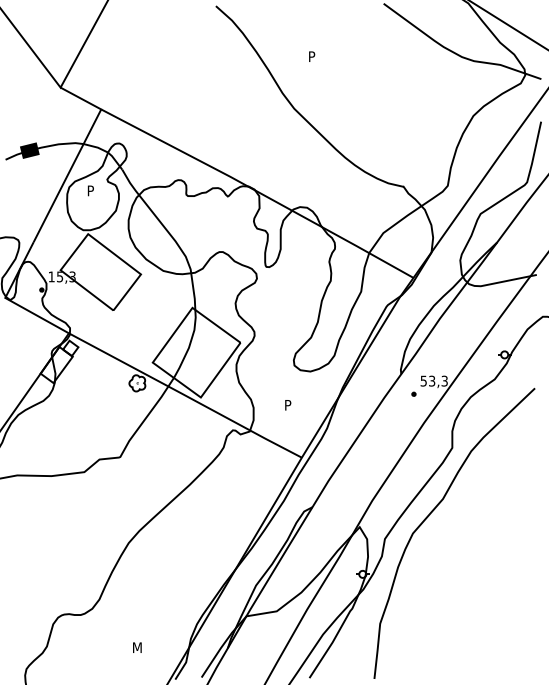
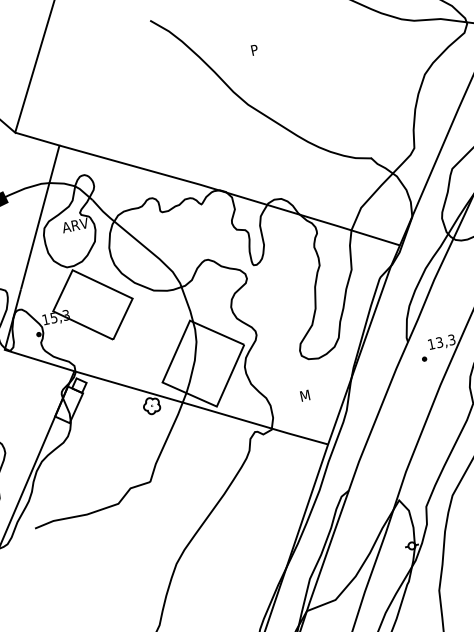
text: (100, 190) -> (75, 224), P -> ARV
text: (423, 380) -> (431, 343), 53,3 -> 13,3
text: (289, 405) -> (305, 395), P -> M

